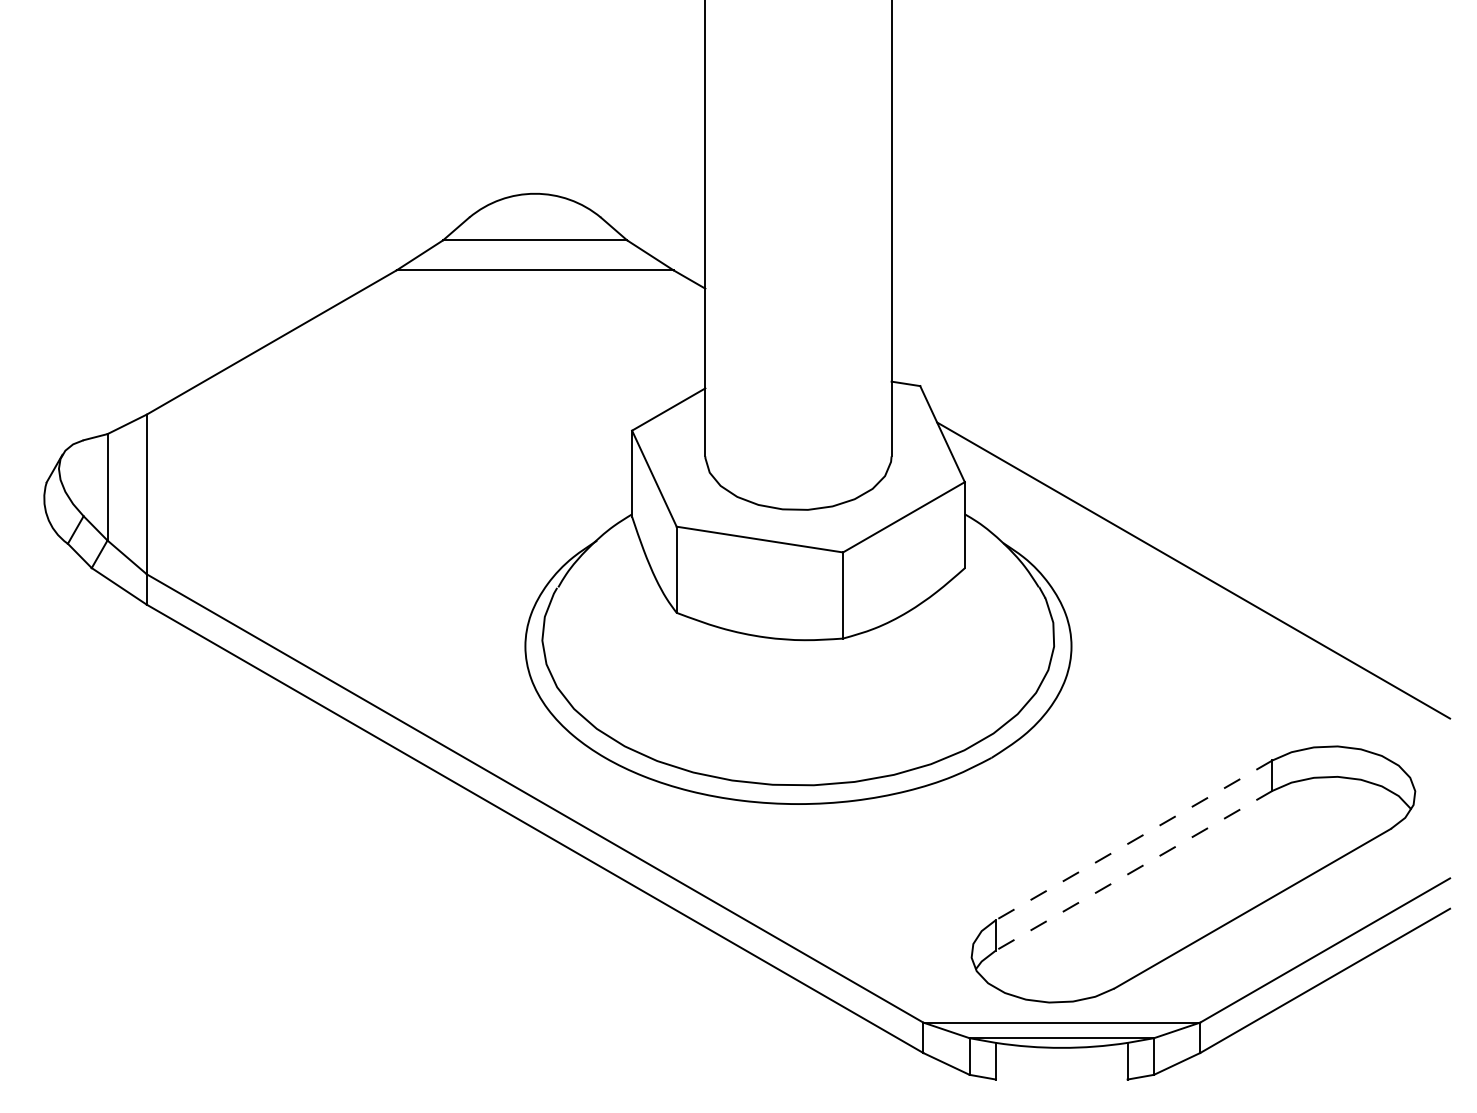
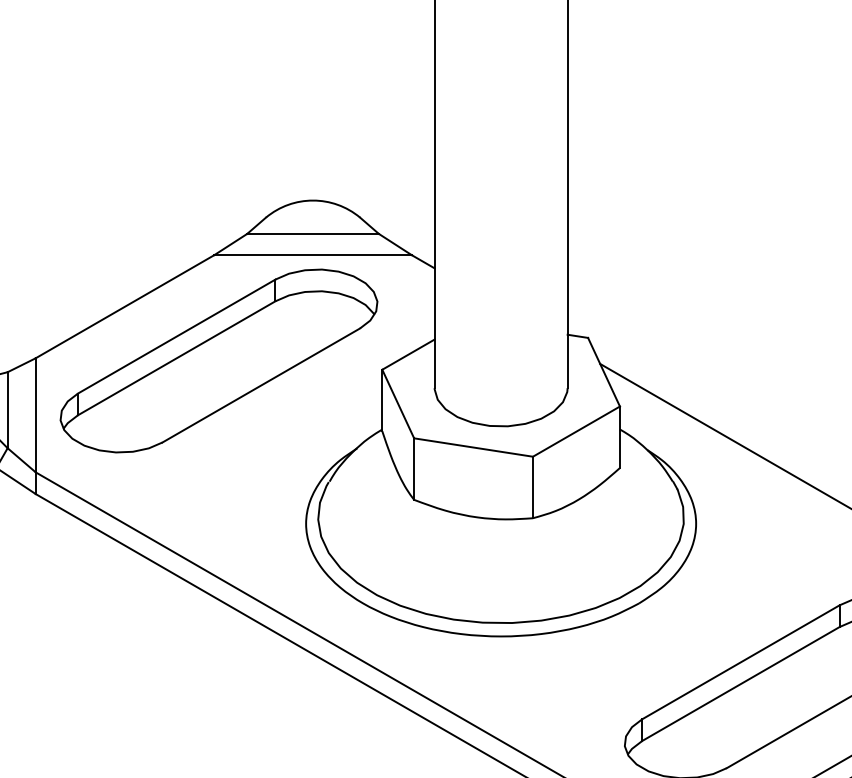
part: (403, 418) -> (219, 361), added
line: (1134, 840) -> (741, 662), dashed -> solid
line: (1134, 870) -> (741, 683), dashed -> solid

